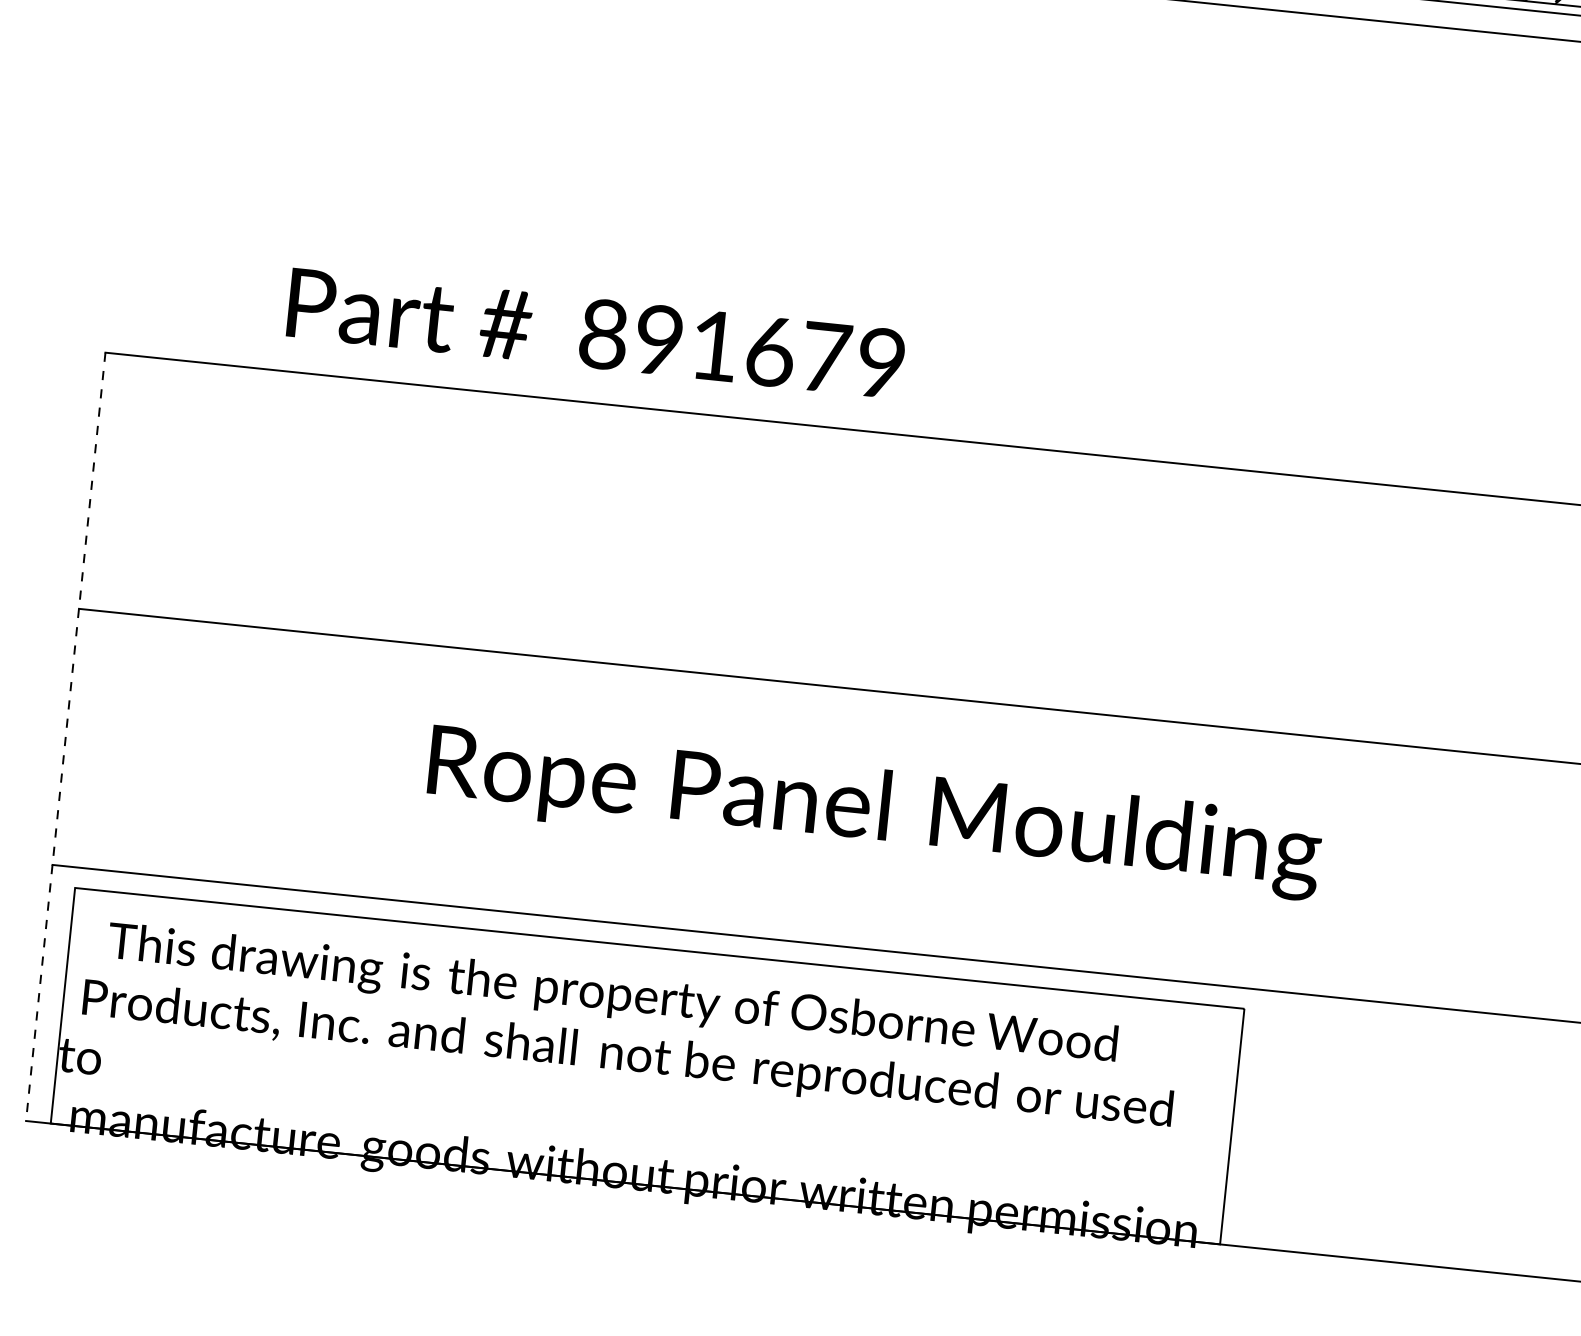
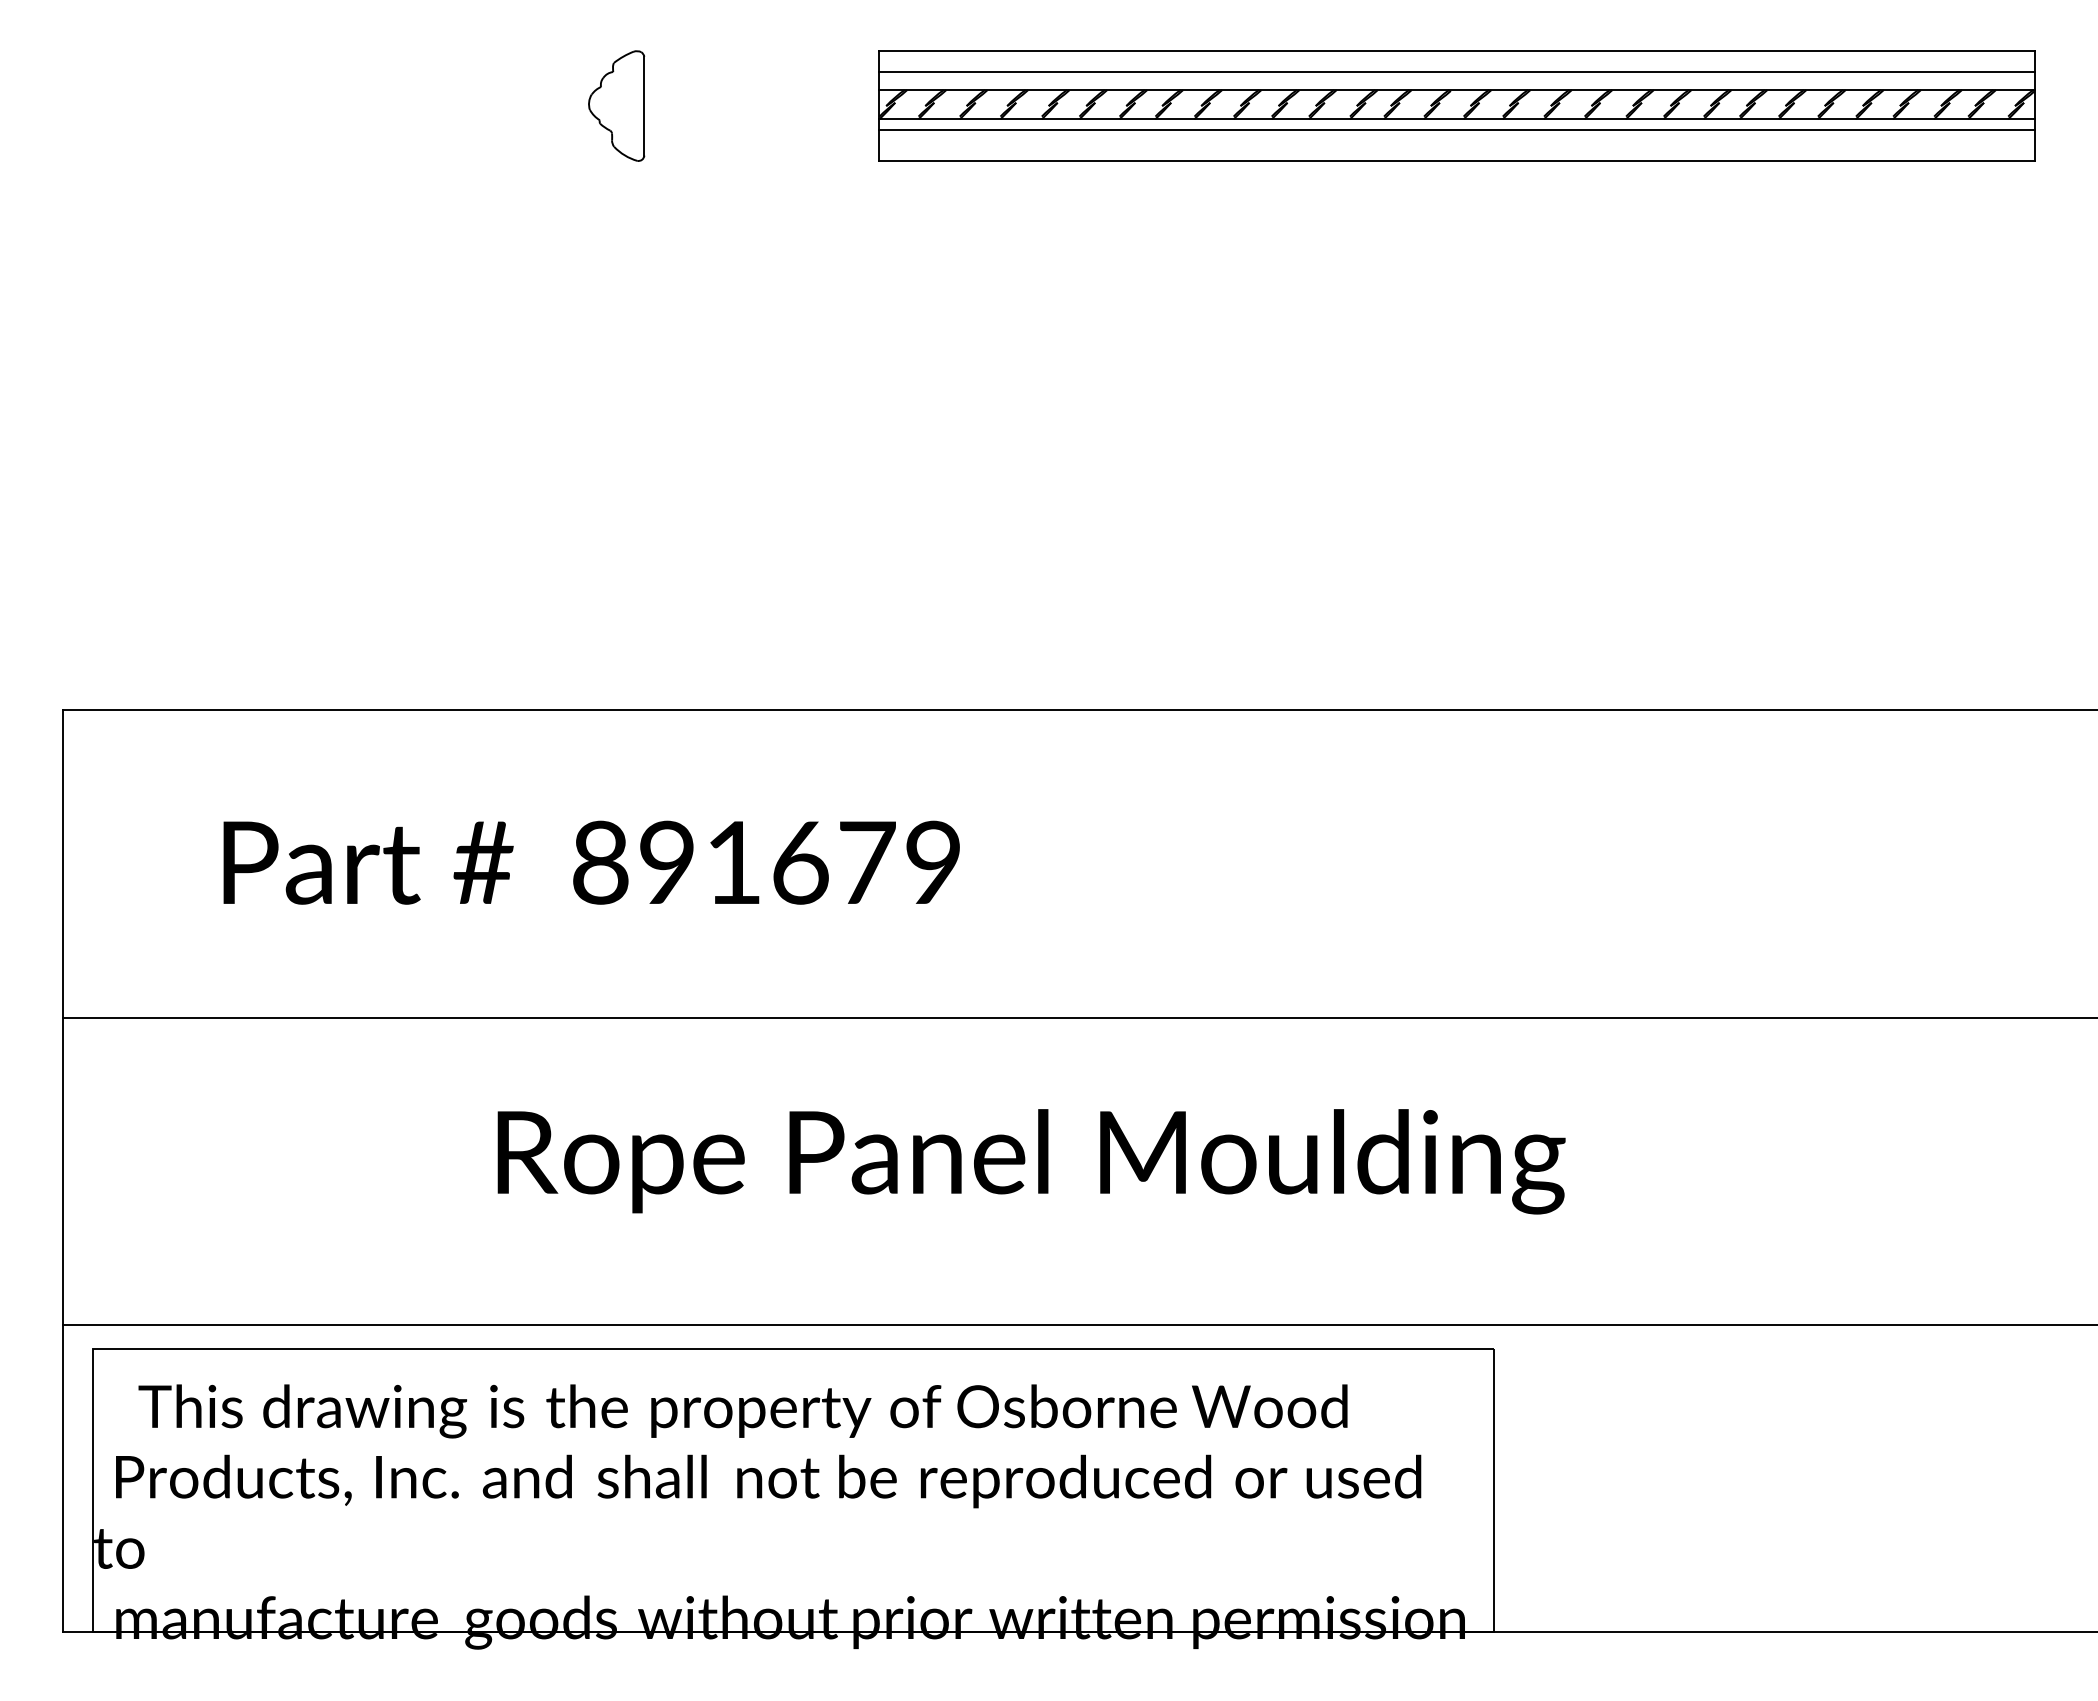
text: (596, 333) -> (591, 862), moved
line: (65, 736) -> (62, 1170), dashed -> solid

